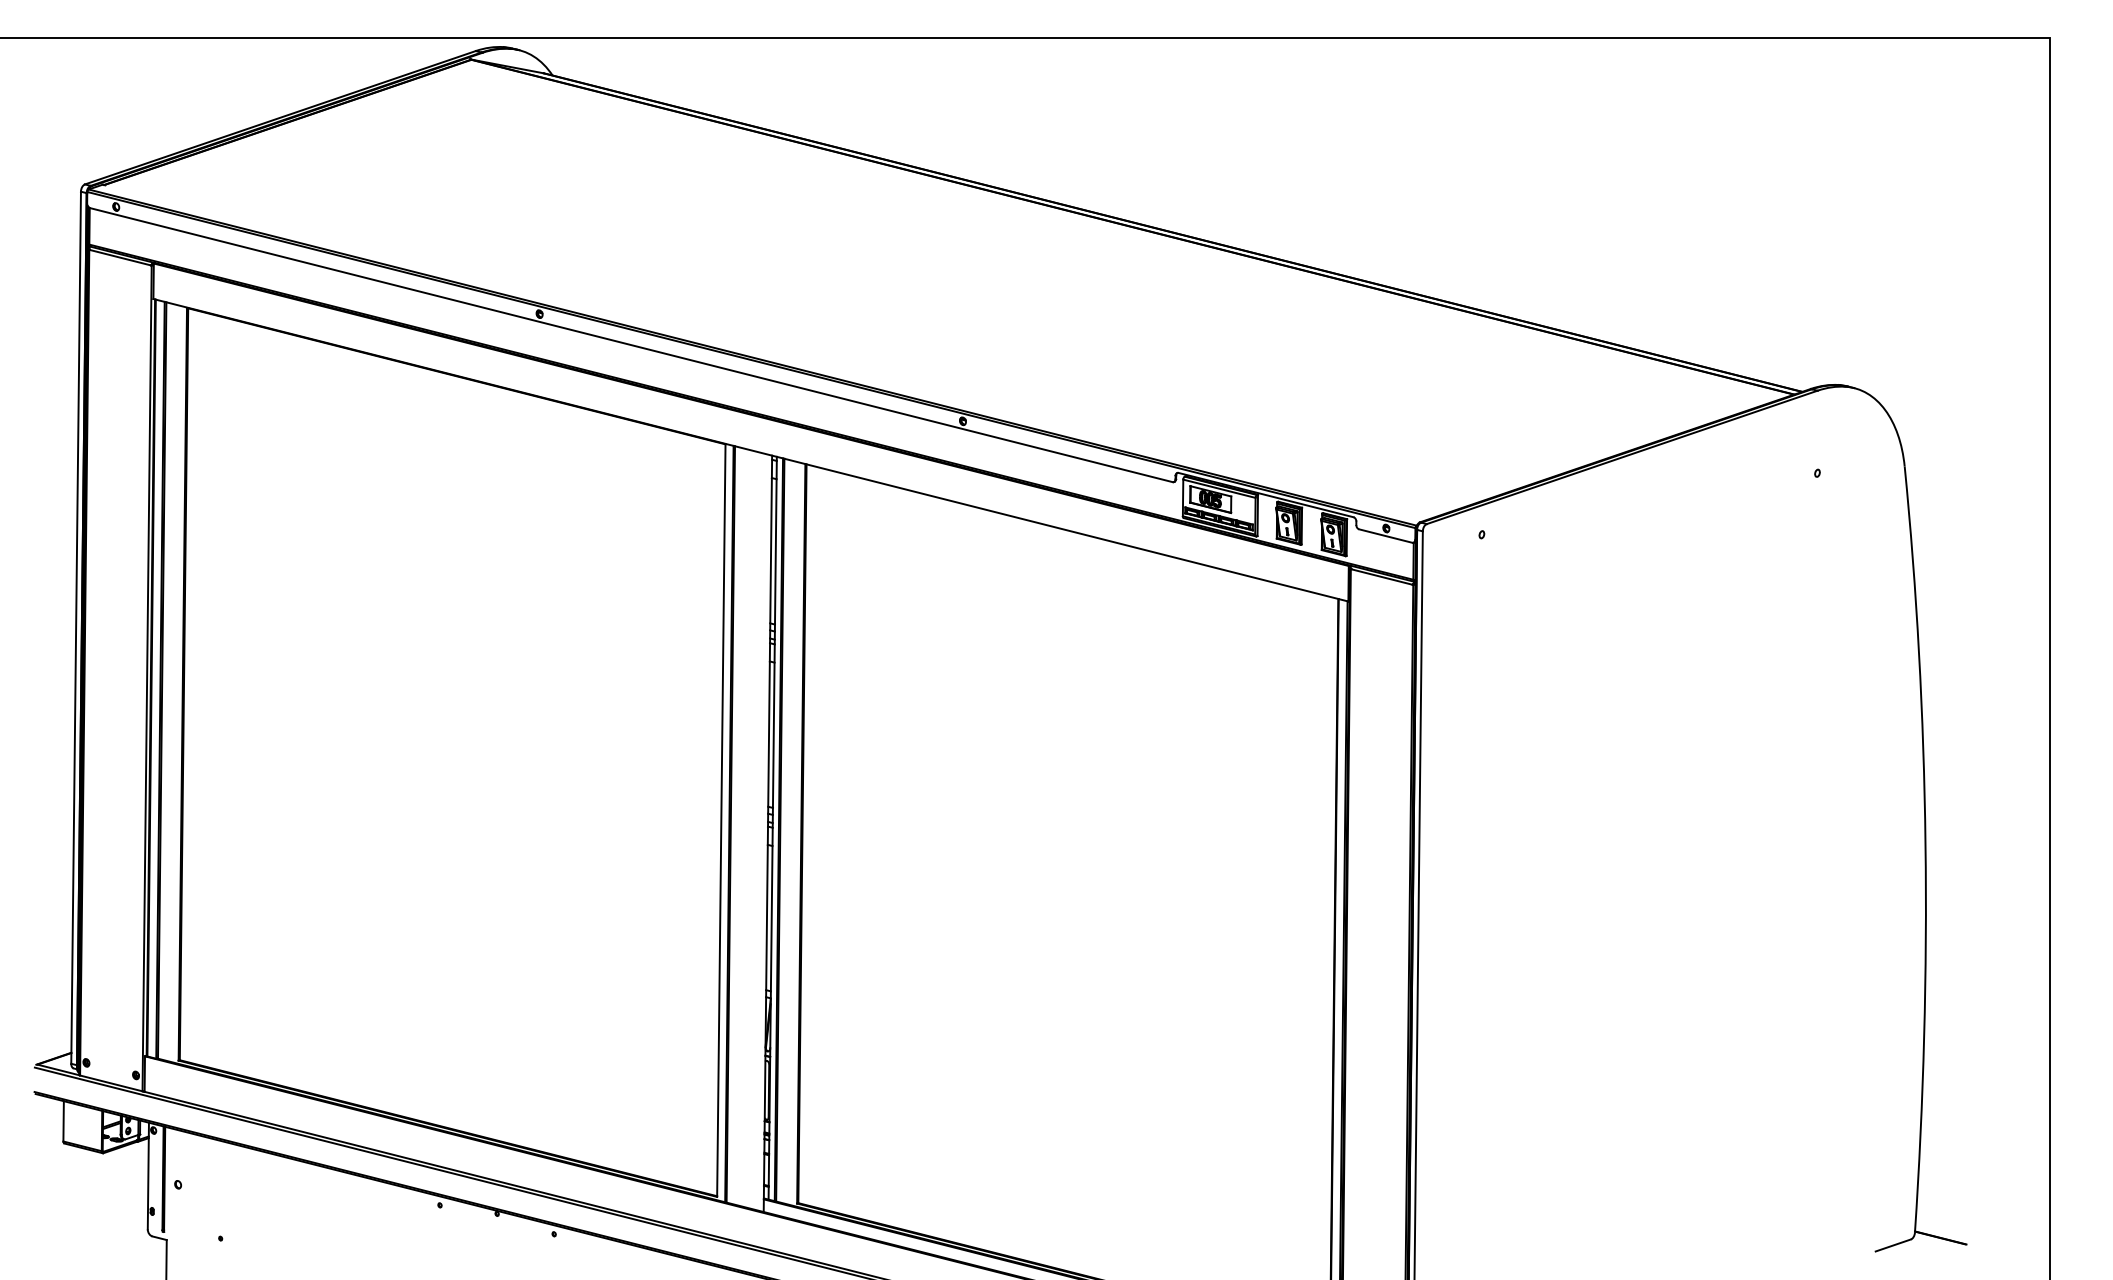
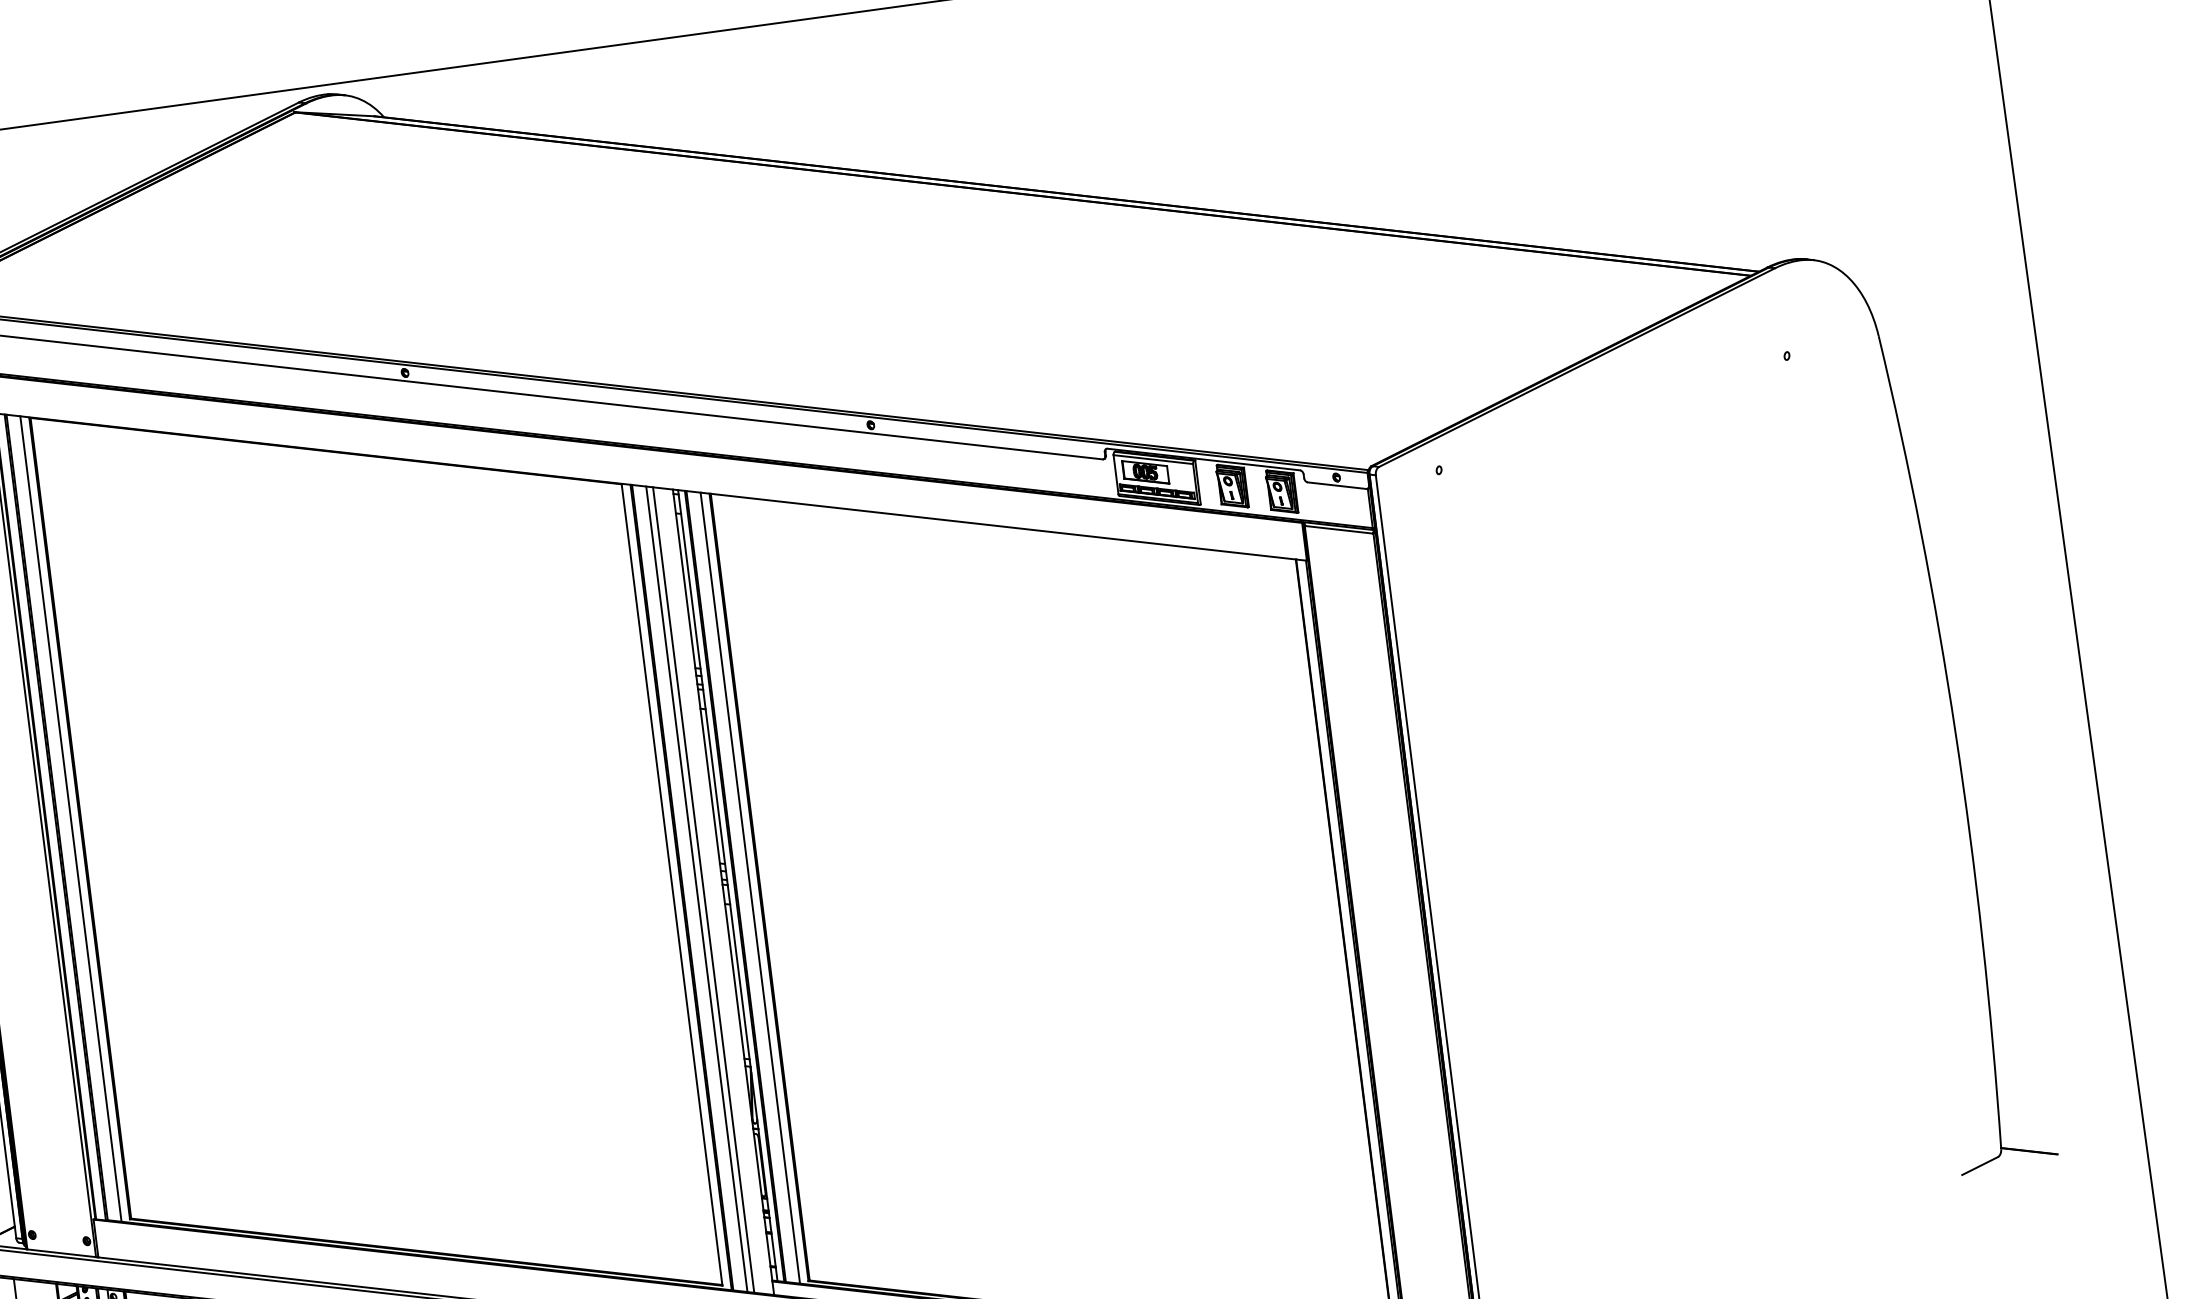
line: (174, 683) -> (70, 818), added
line: (743, 827) -> (696, 889), added
line: (749, 829) -> (703, 890), added
line: (793, 833) -> (750, 888), added

